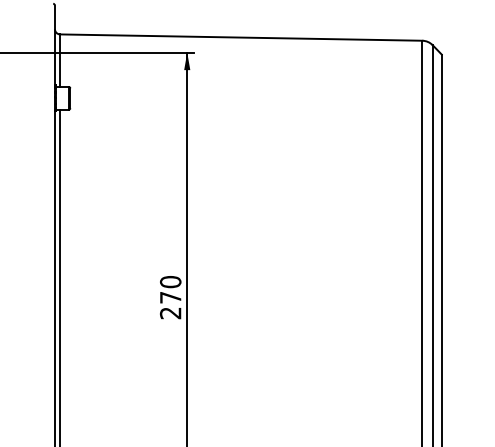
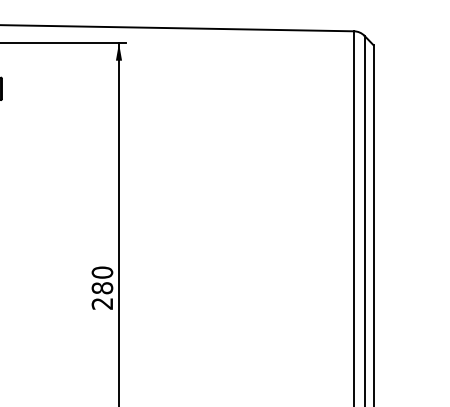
text: (170, 297) -> (102, 288), 270 -> 280

